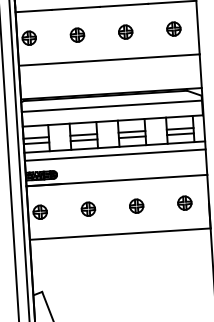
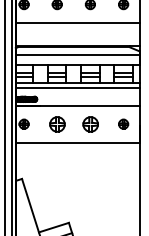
part: (135, 205) -> (89, 123), size x1.6
part: (87, 208) -> (56, 123), size x1.6

